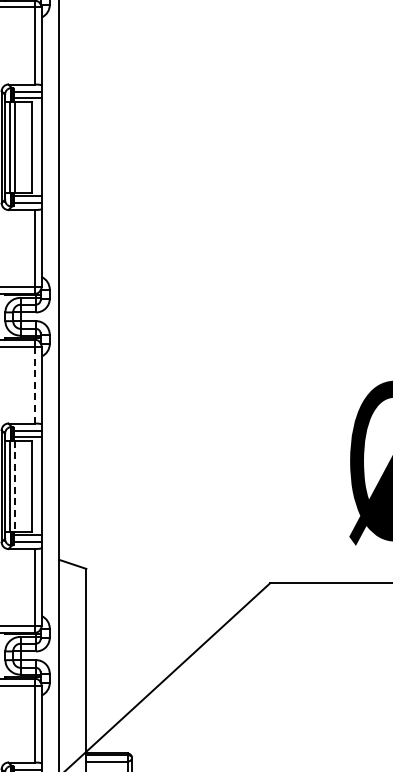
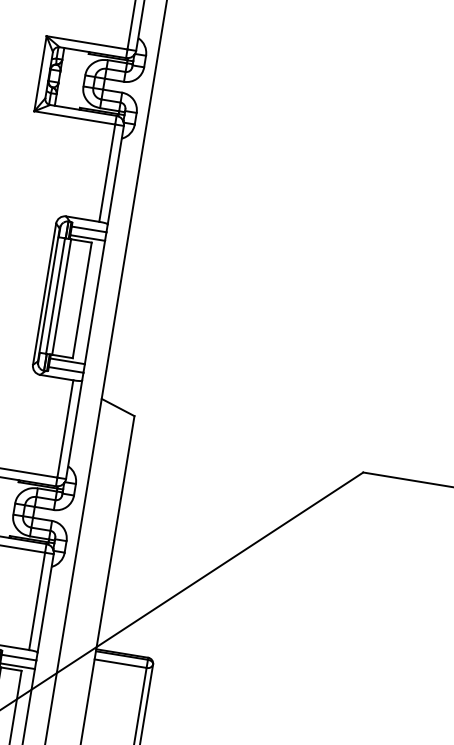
line: (34, 385) -> (106, 173), dashed -> solid
line: (15, 486) -> (62, 297), dashed -> solid

